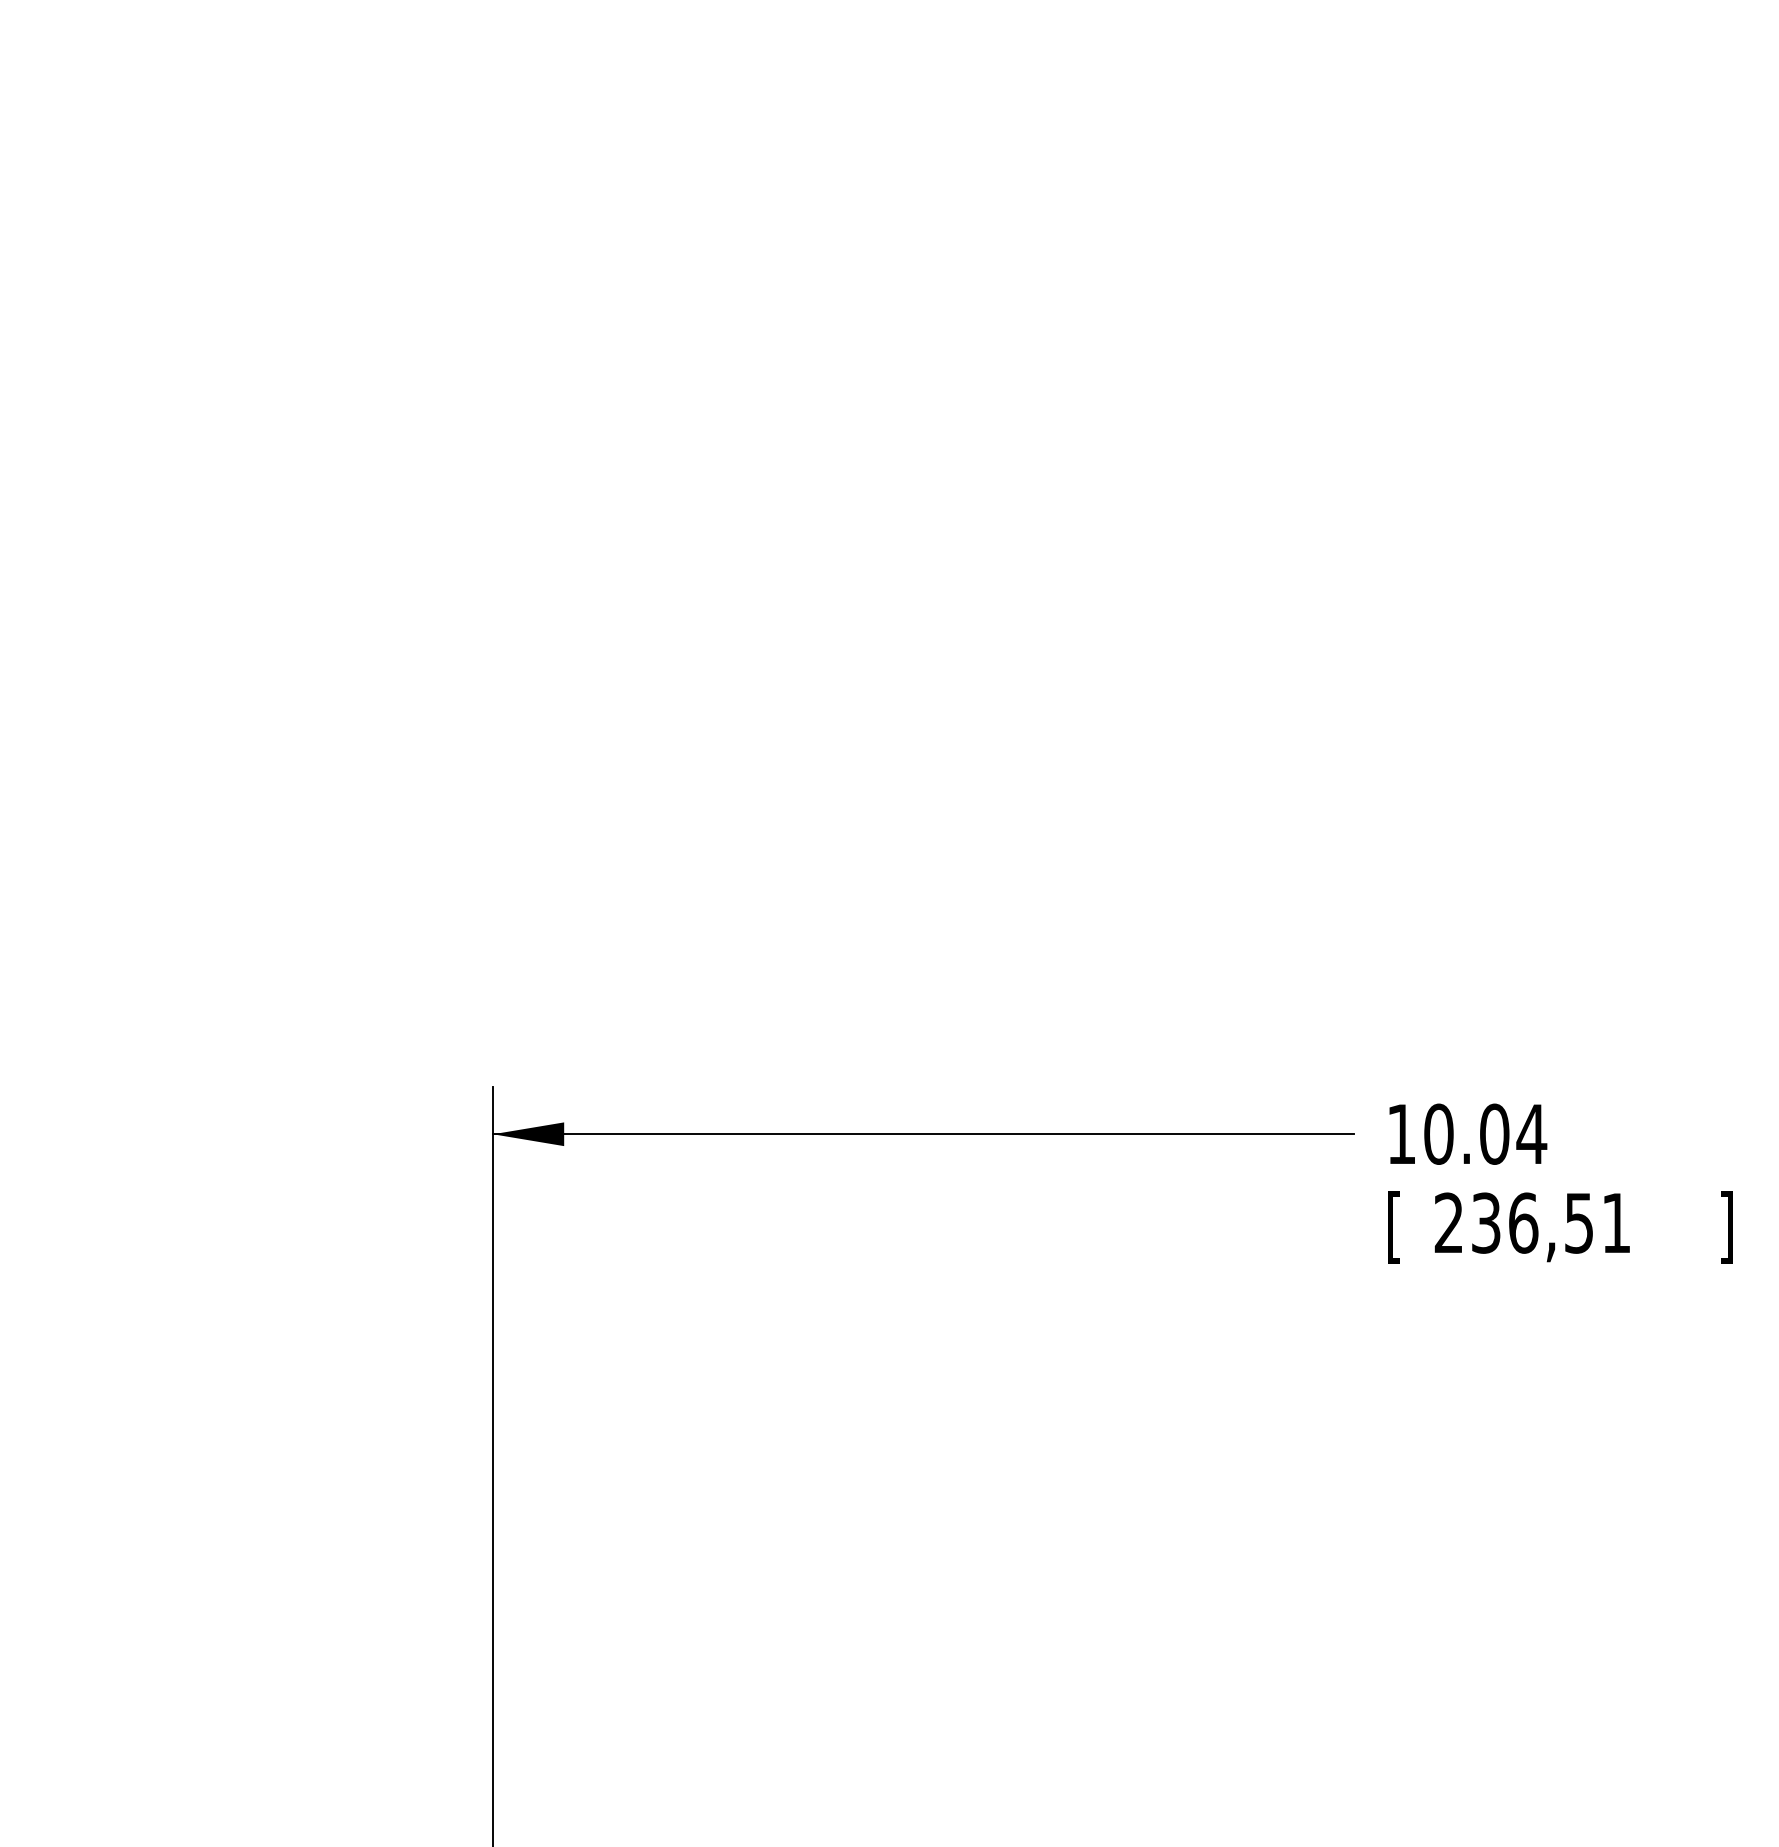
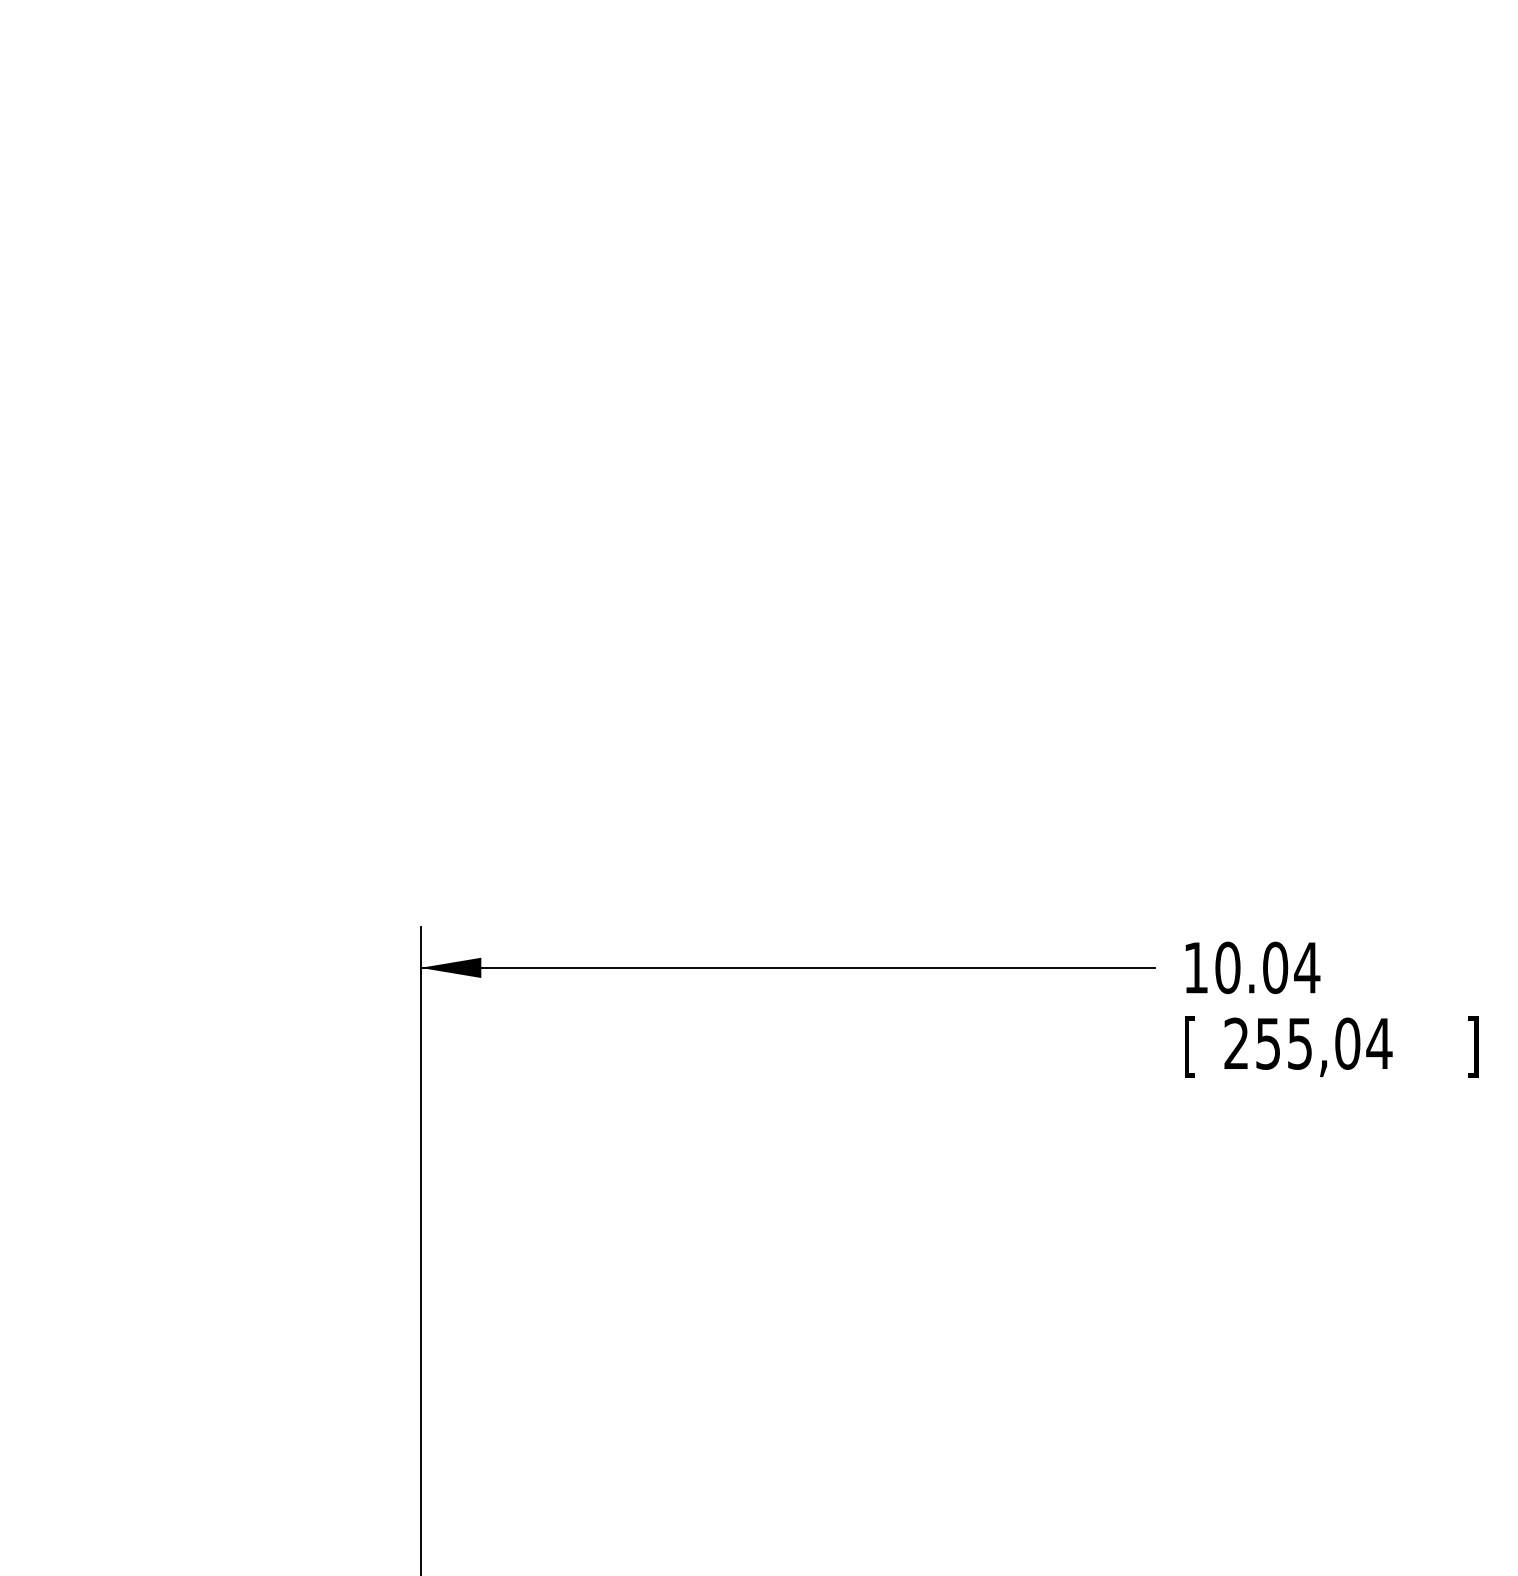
text: (1551, 1222) -> (1324, 1043), 236,51 -> 255,04

